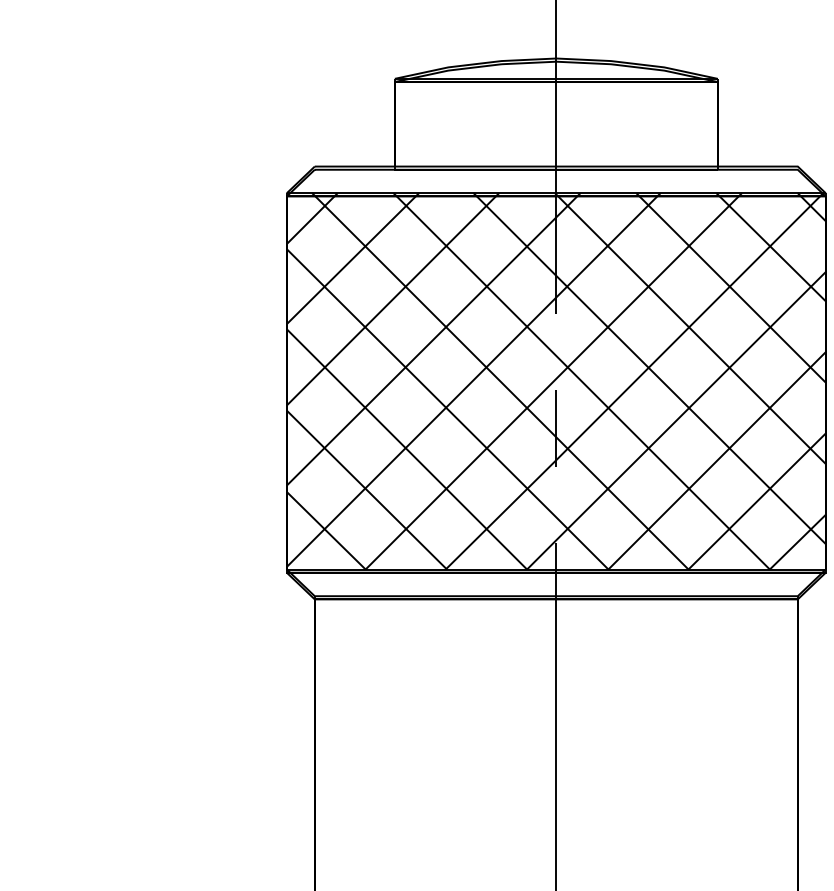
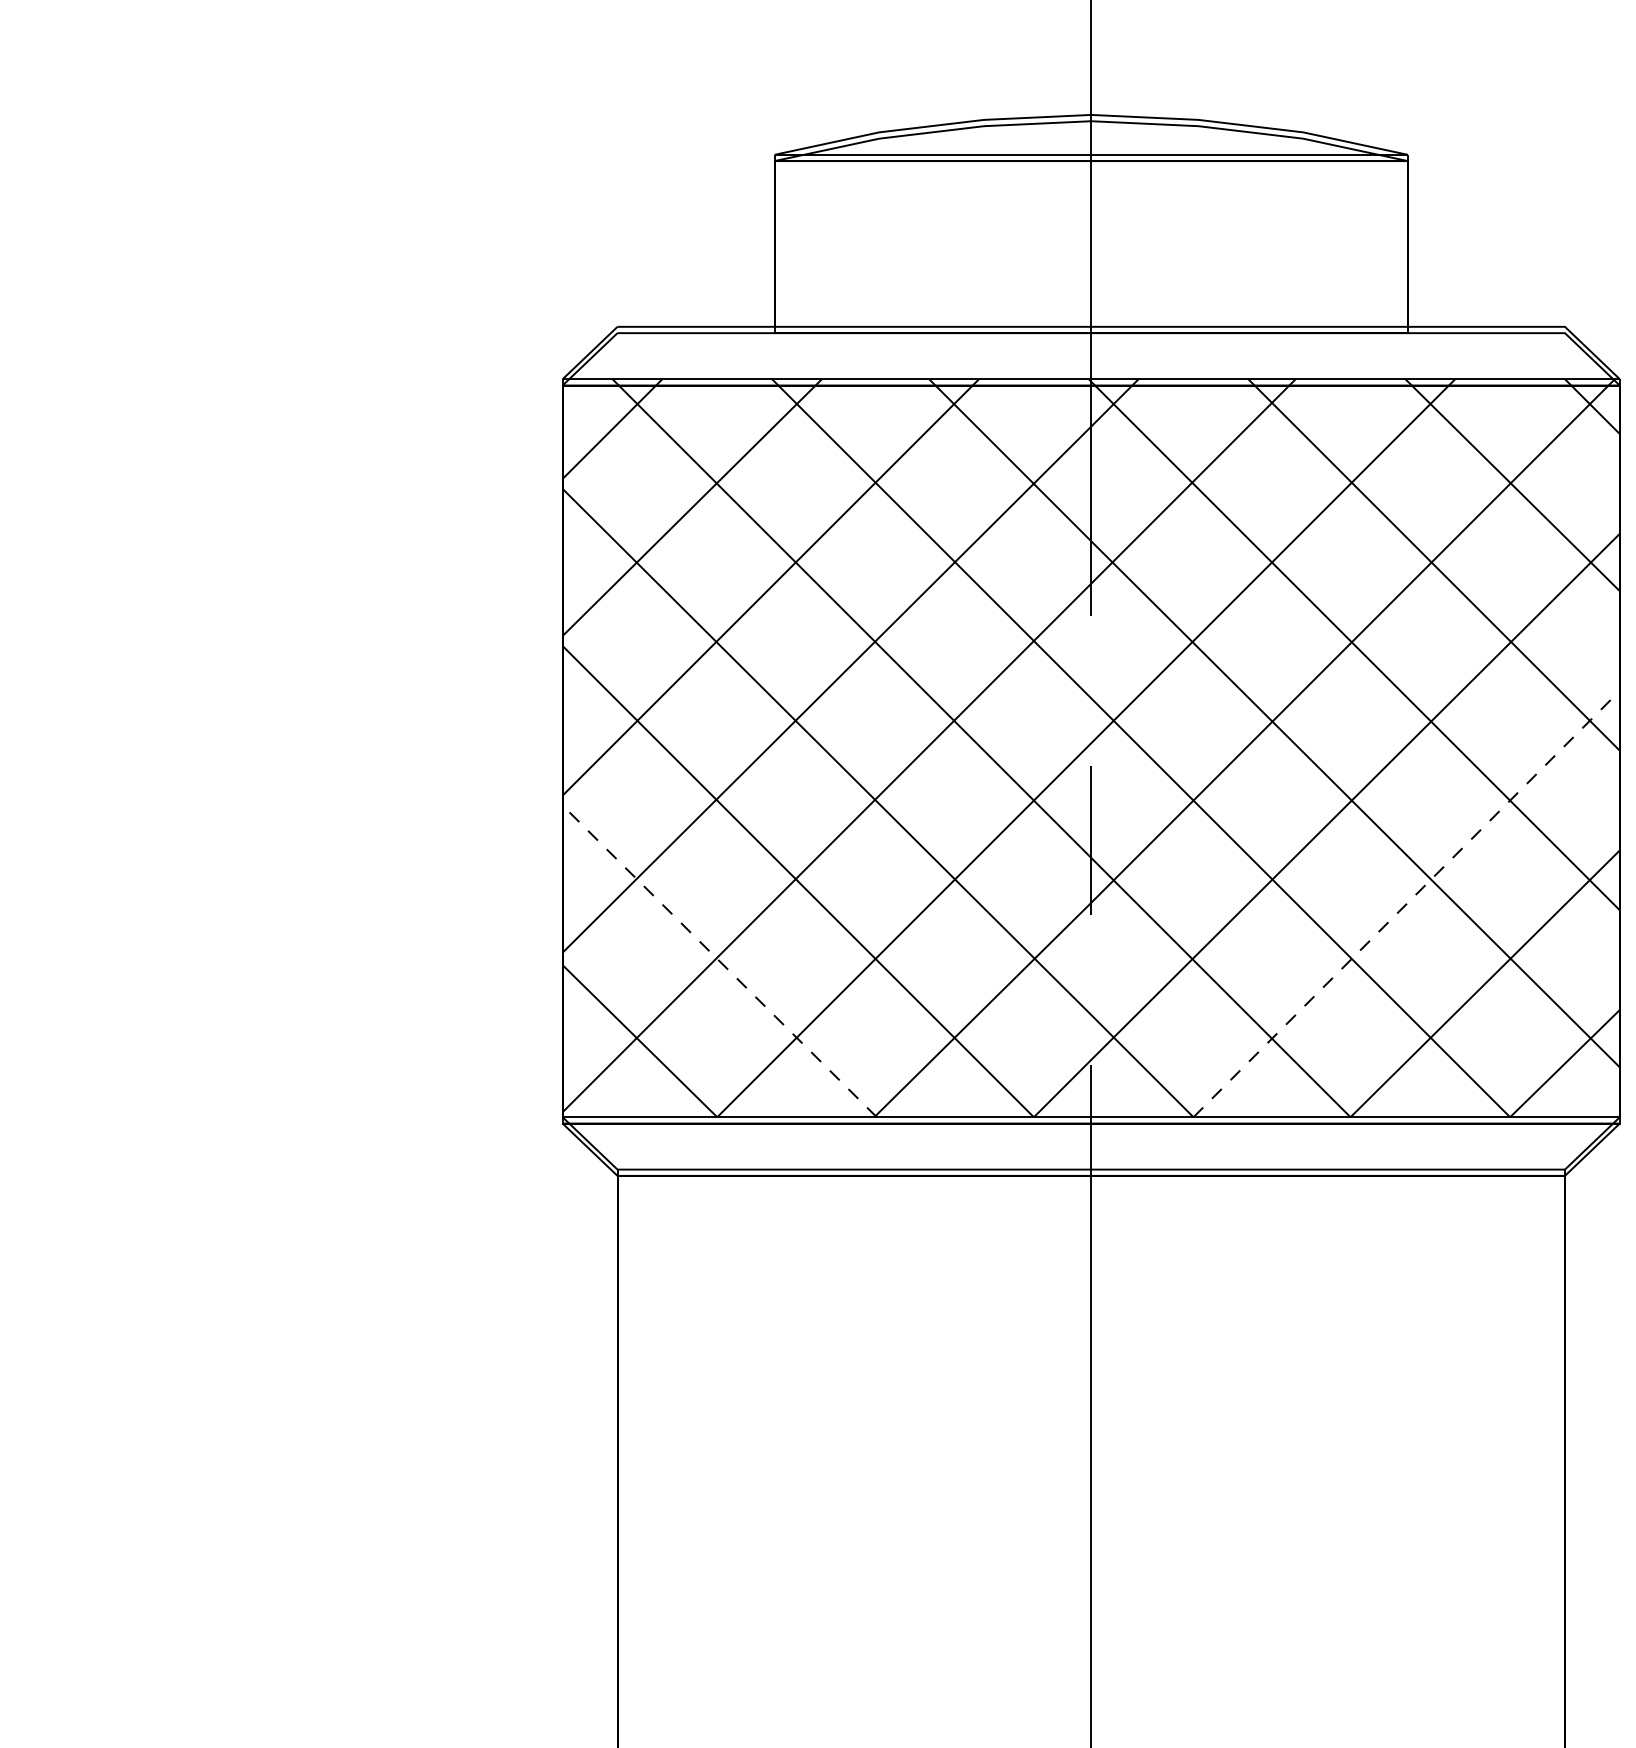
line: (717, 460) -> (1407, 903), solid -> dashed
line: (366, 490) -> (718, 962), solid -> dashed

